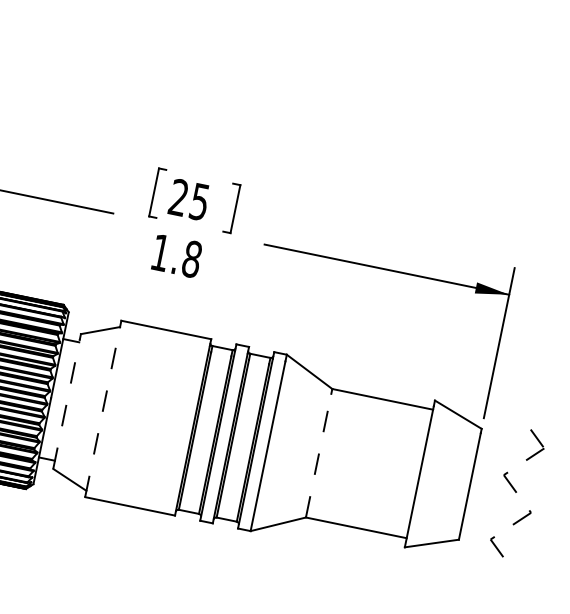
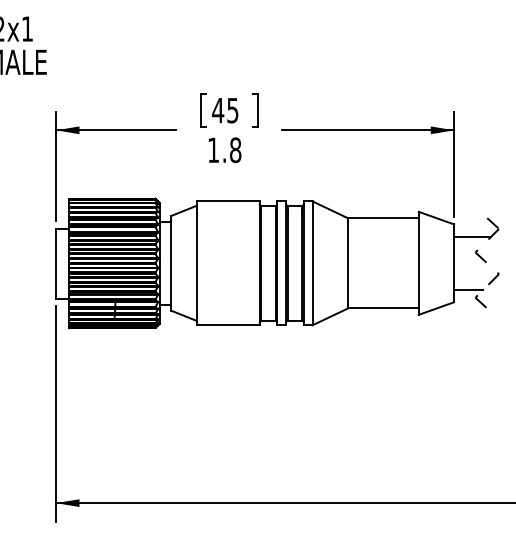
text: (179, 197) -> (218, 110), 25 -> 45
line: (67, 404) -> (171, 265), dashed -> solid
line: (102, 412) -> (196, 265), dashed -> solid
line: (504, 451) -> (472, 236), added
line: (319, 455) -> (348, 264), dashed -> solid
line: (483, 525) -> (468, 289), added

